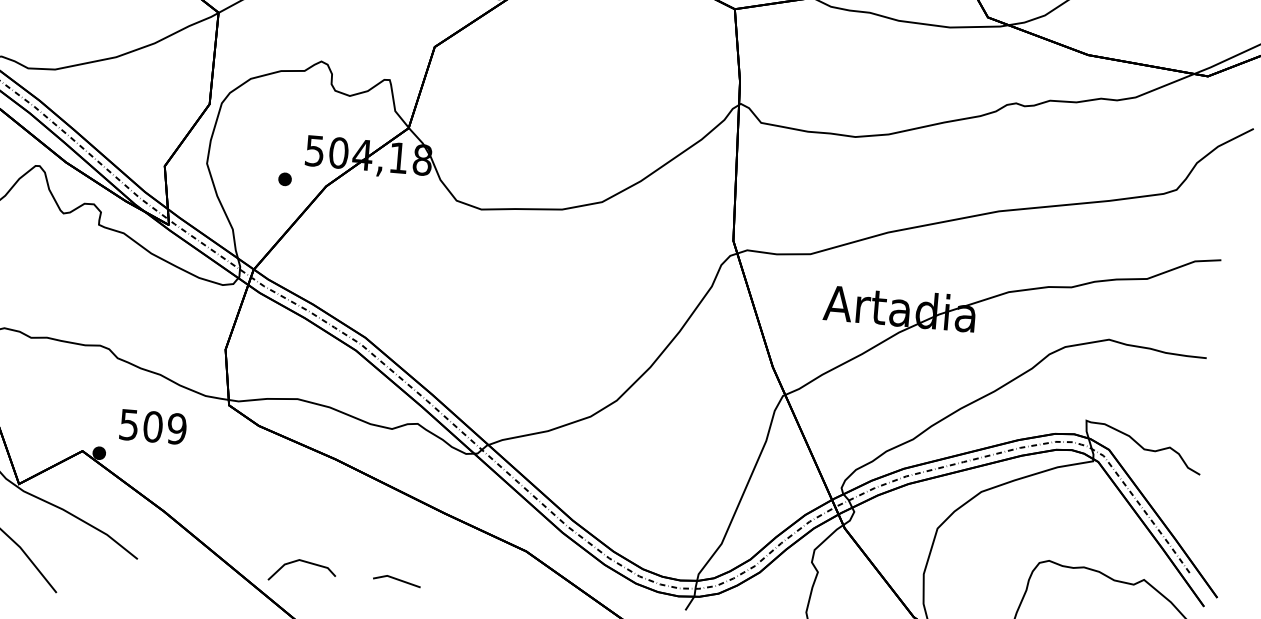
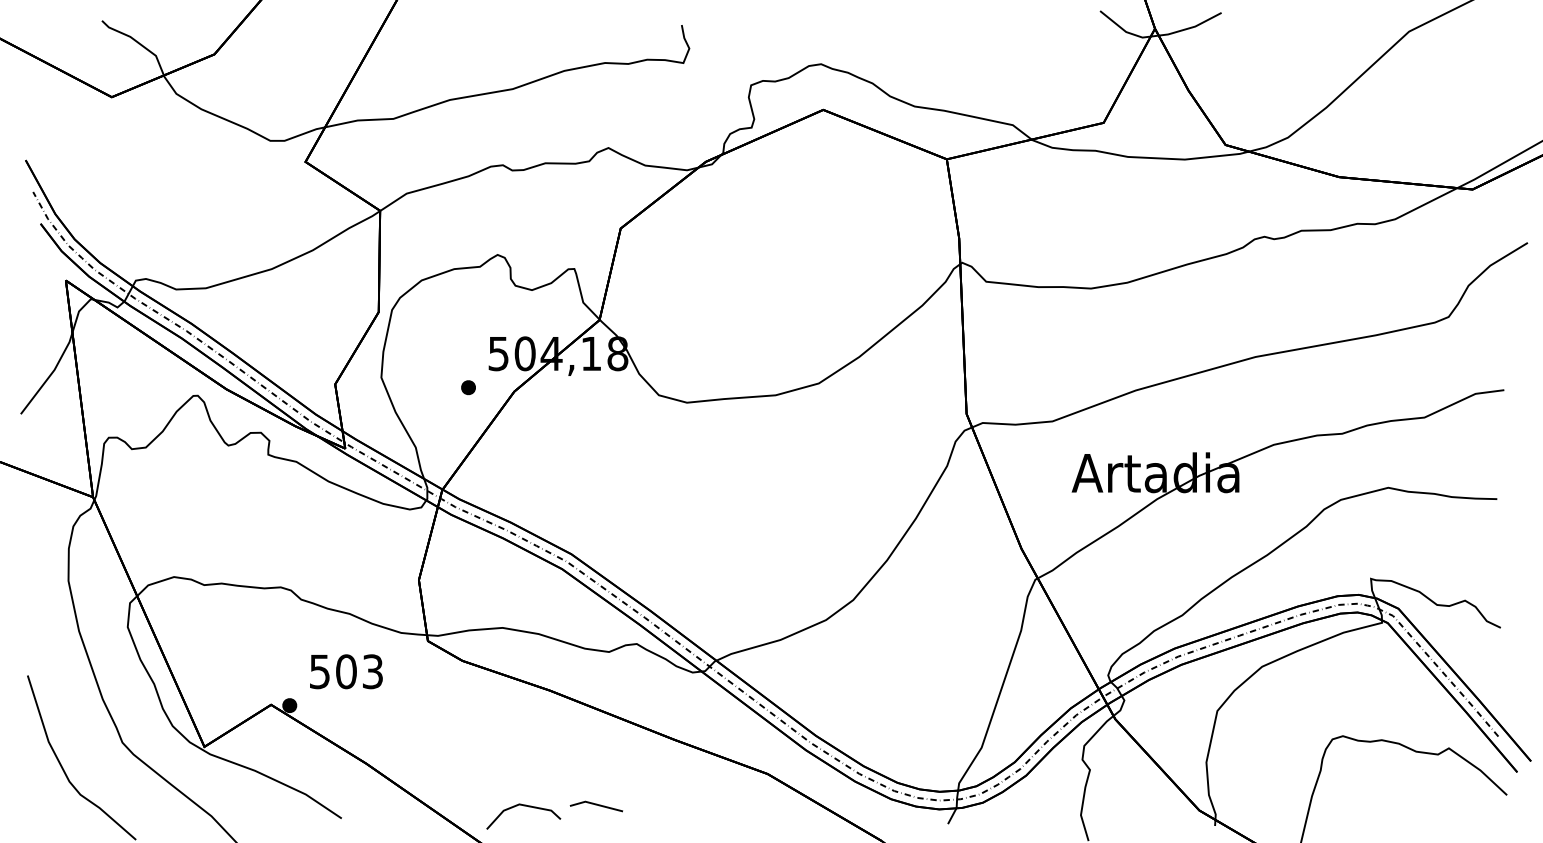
text: (176, 428) -> (372, 671), 509 -> 503
line: (397, 580) -> (596, 805), moved

